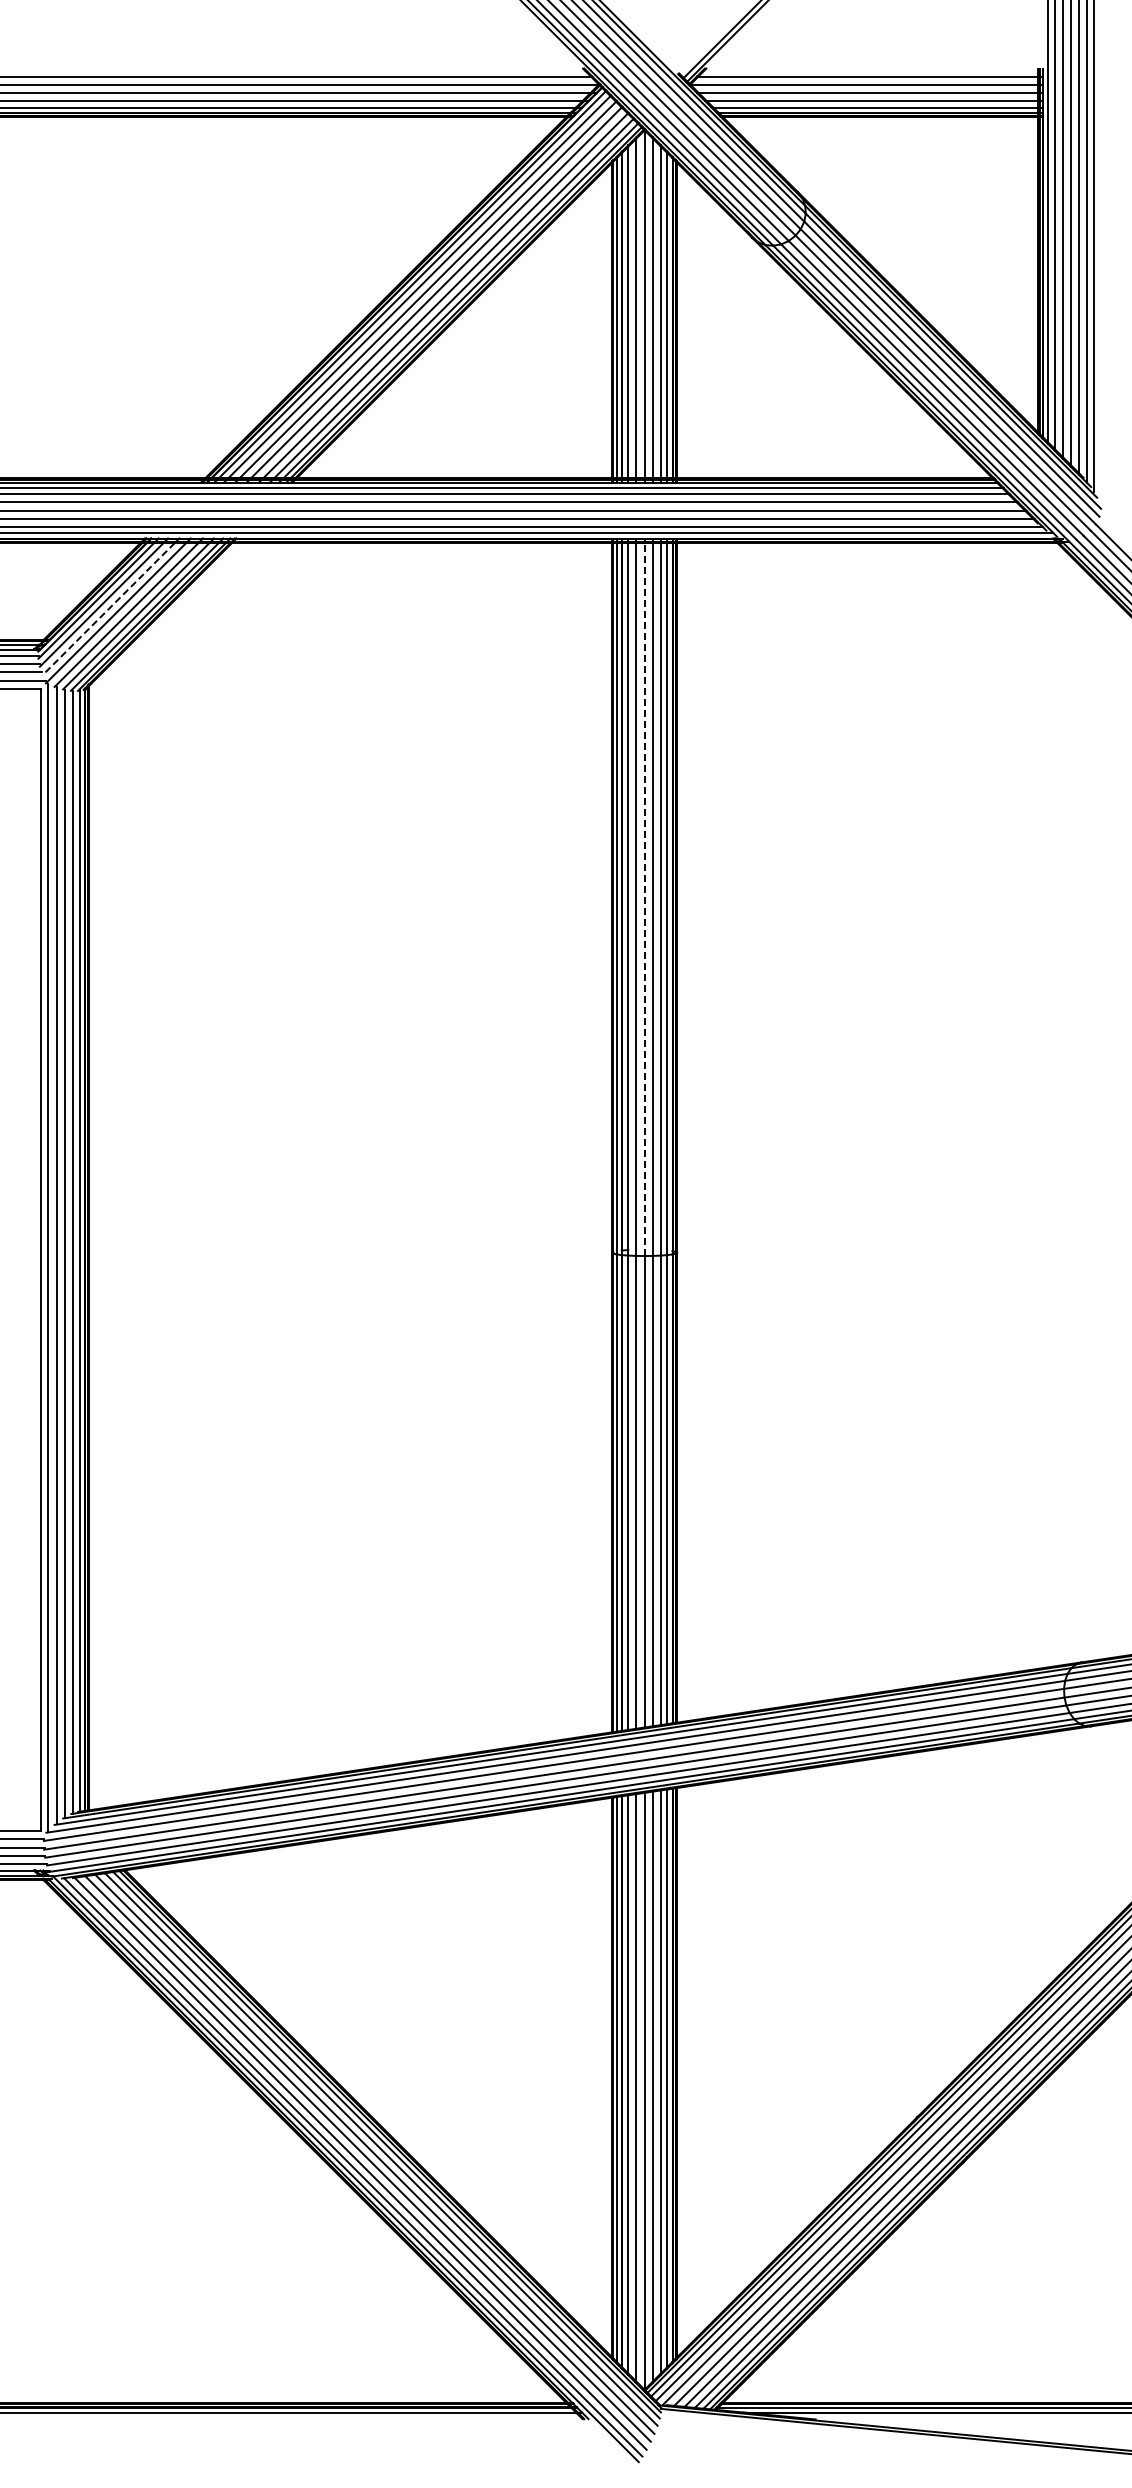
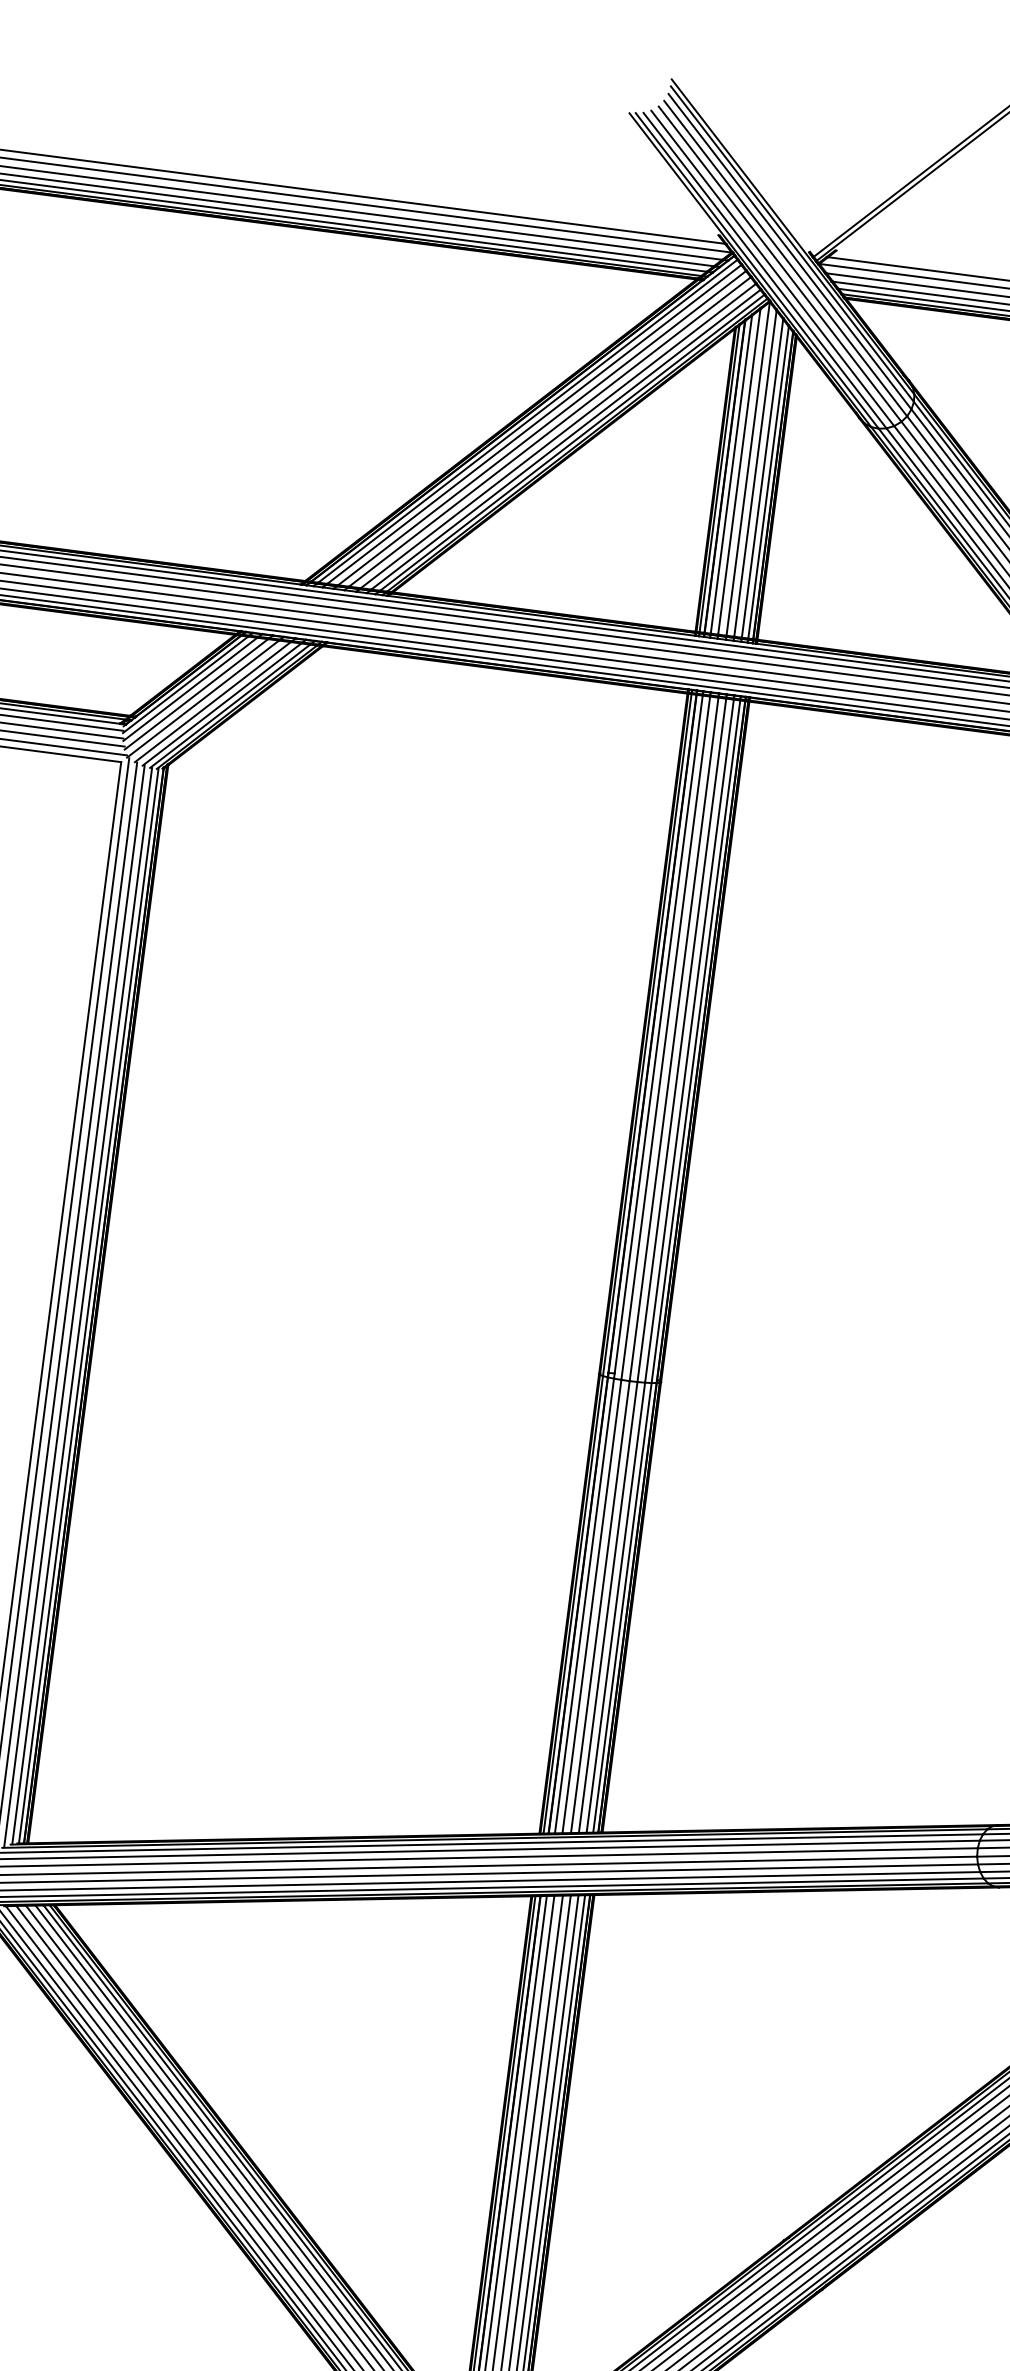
line: (108, 609) -> (196, 694), dashed -> solid
line: (644, 899) -> (673, 1039), dashed -> solid

